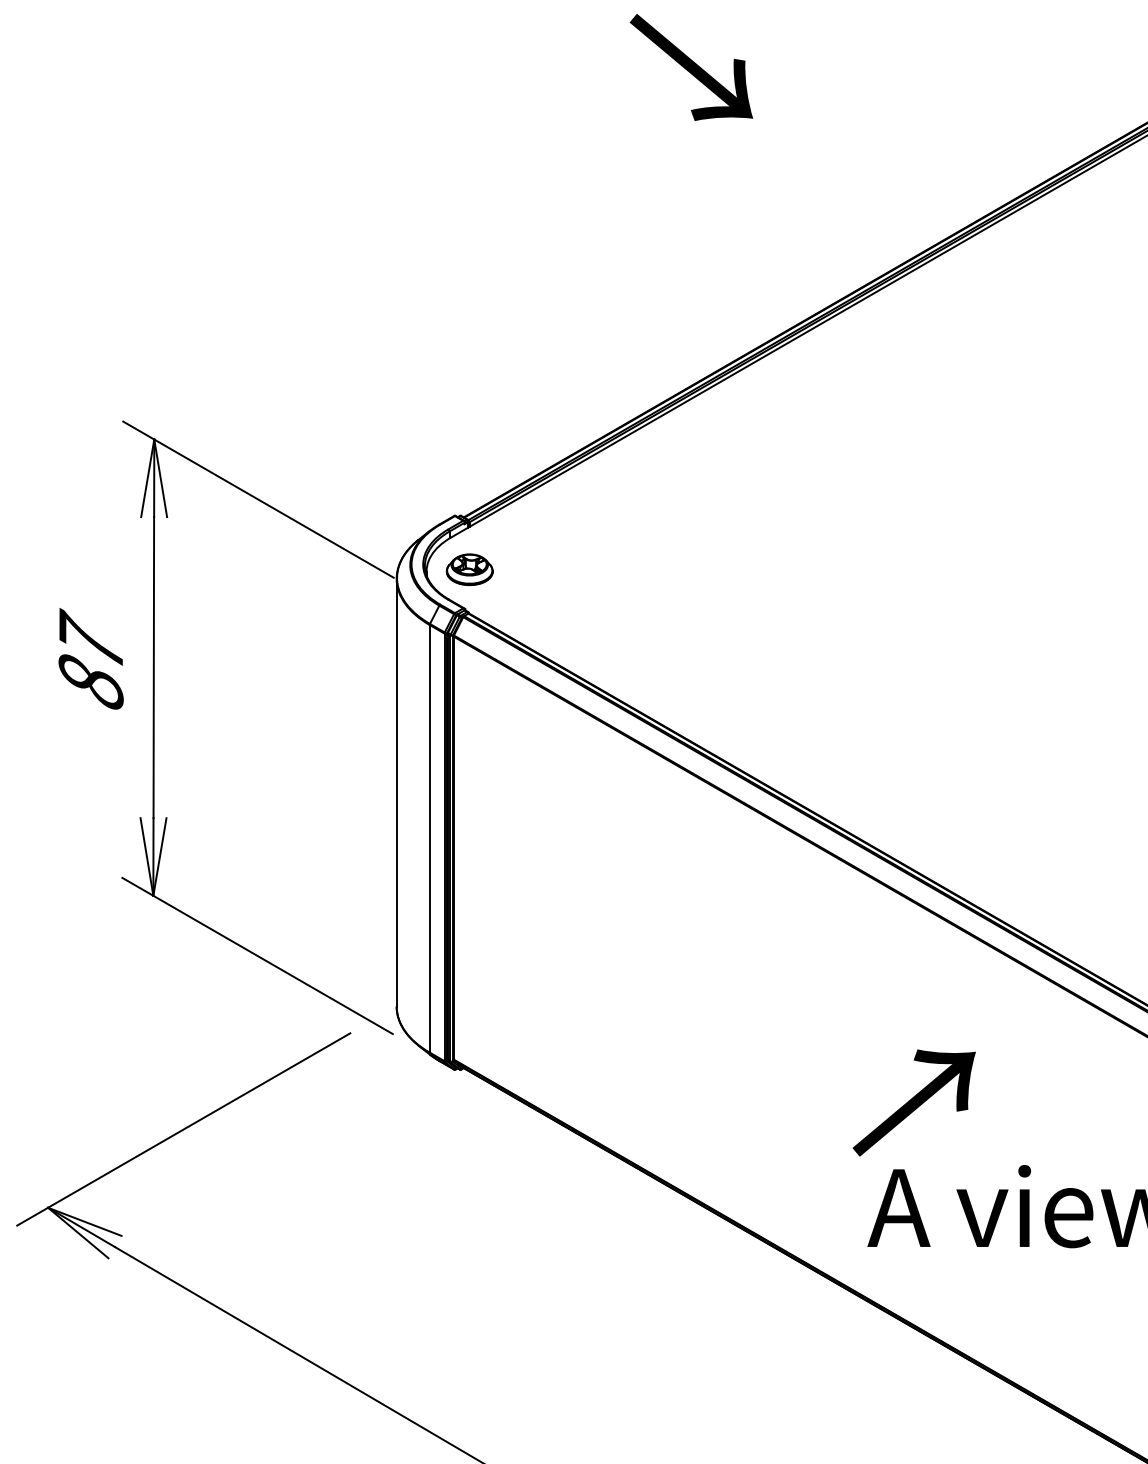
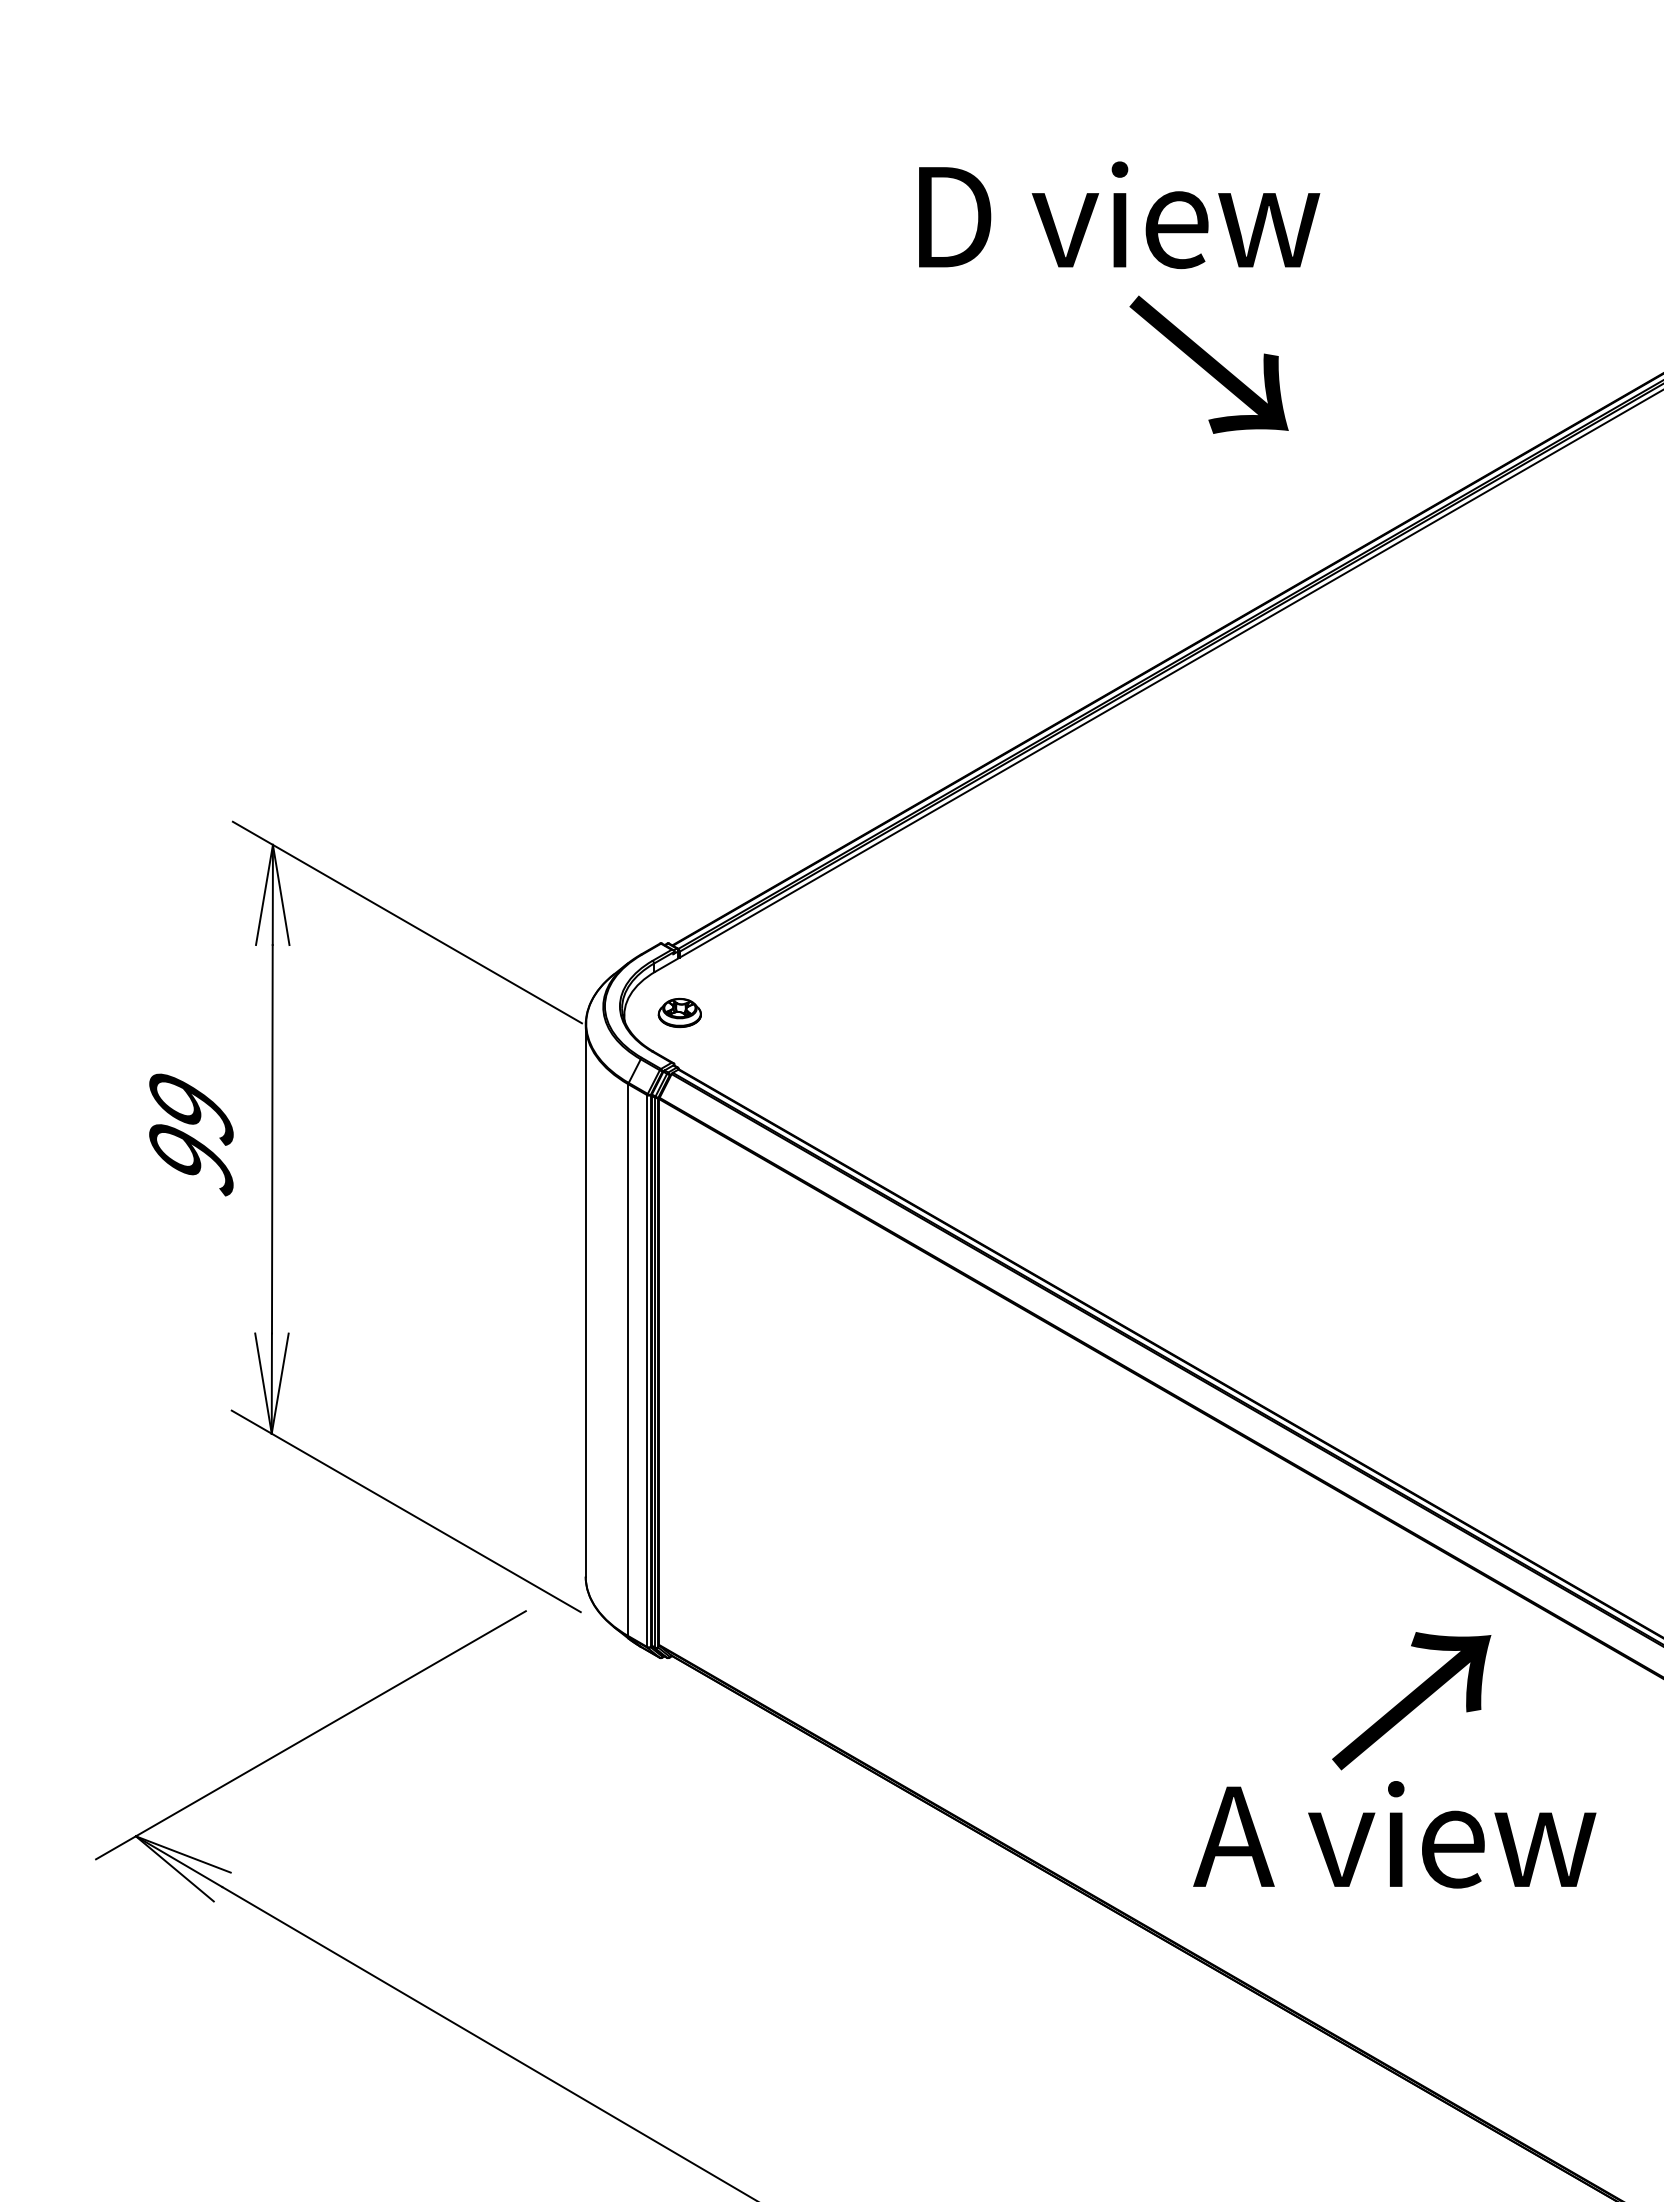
text: (690, 67) -> (1208, 364), moved
part: (469, 569) -> (679, 1012), size x0.71
text: (91, 660) -> (191, 1129), 87 -> 99
text: (914, 1103) -> (1411, 1701), moved

